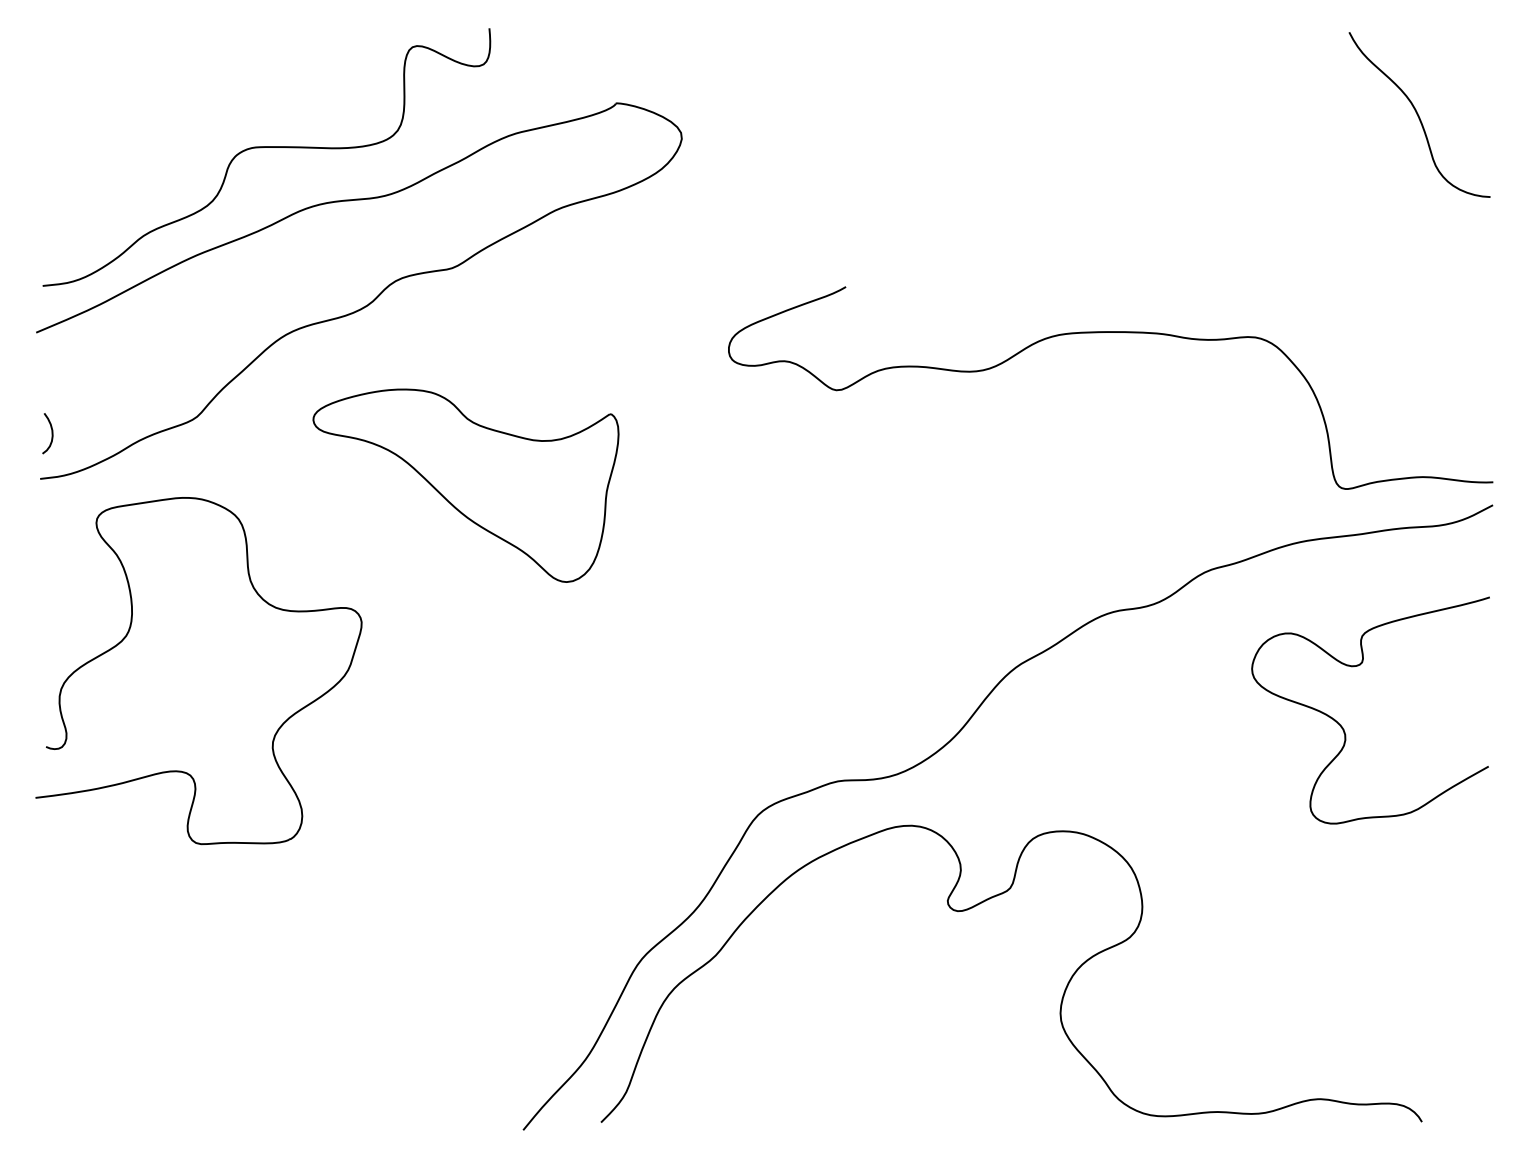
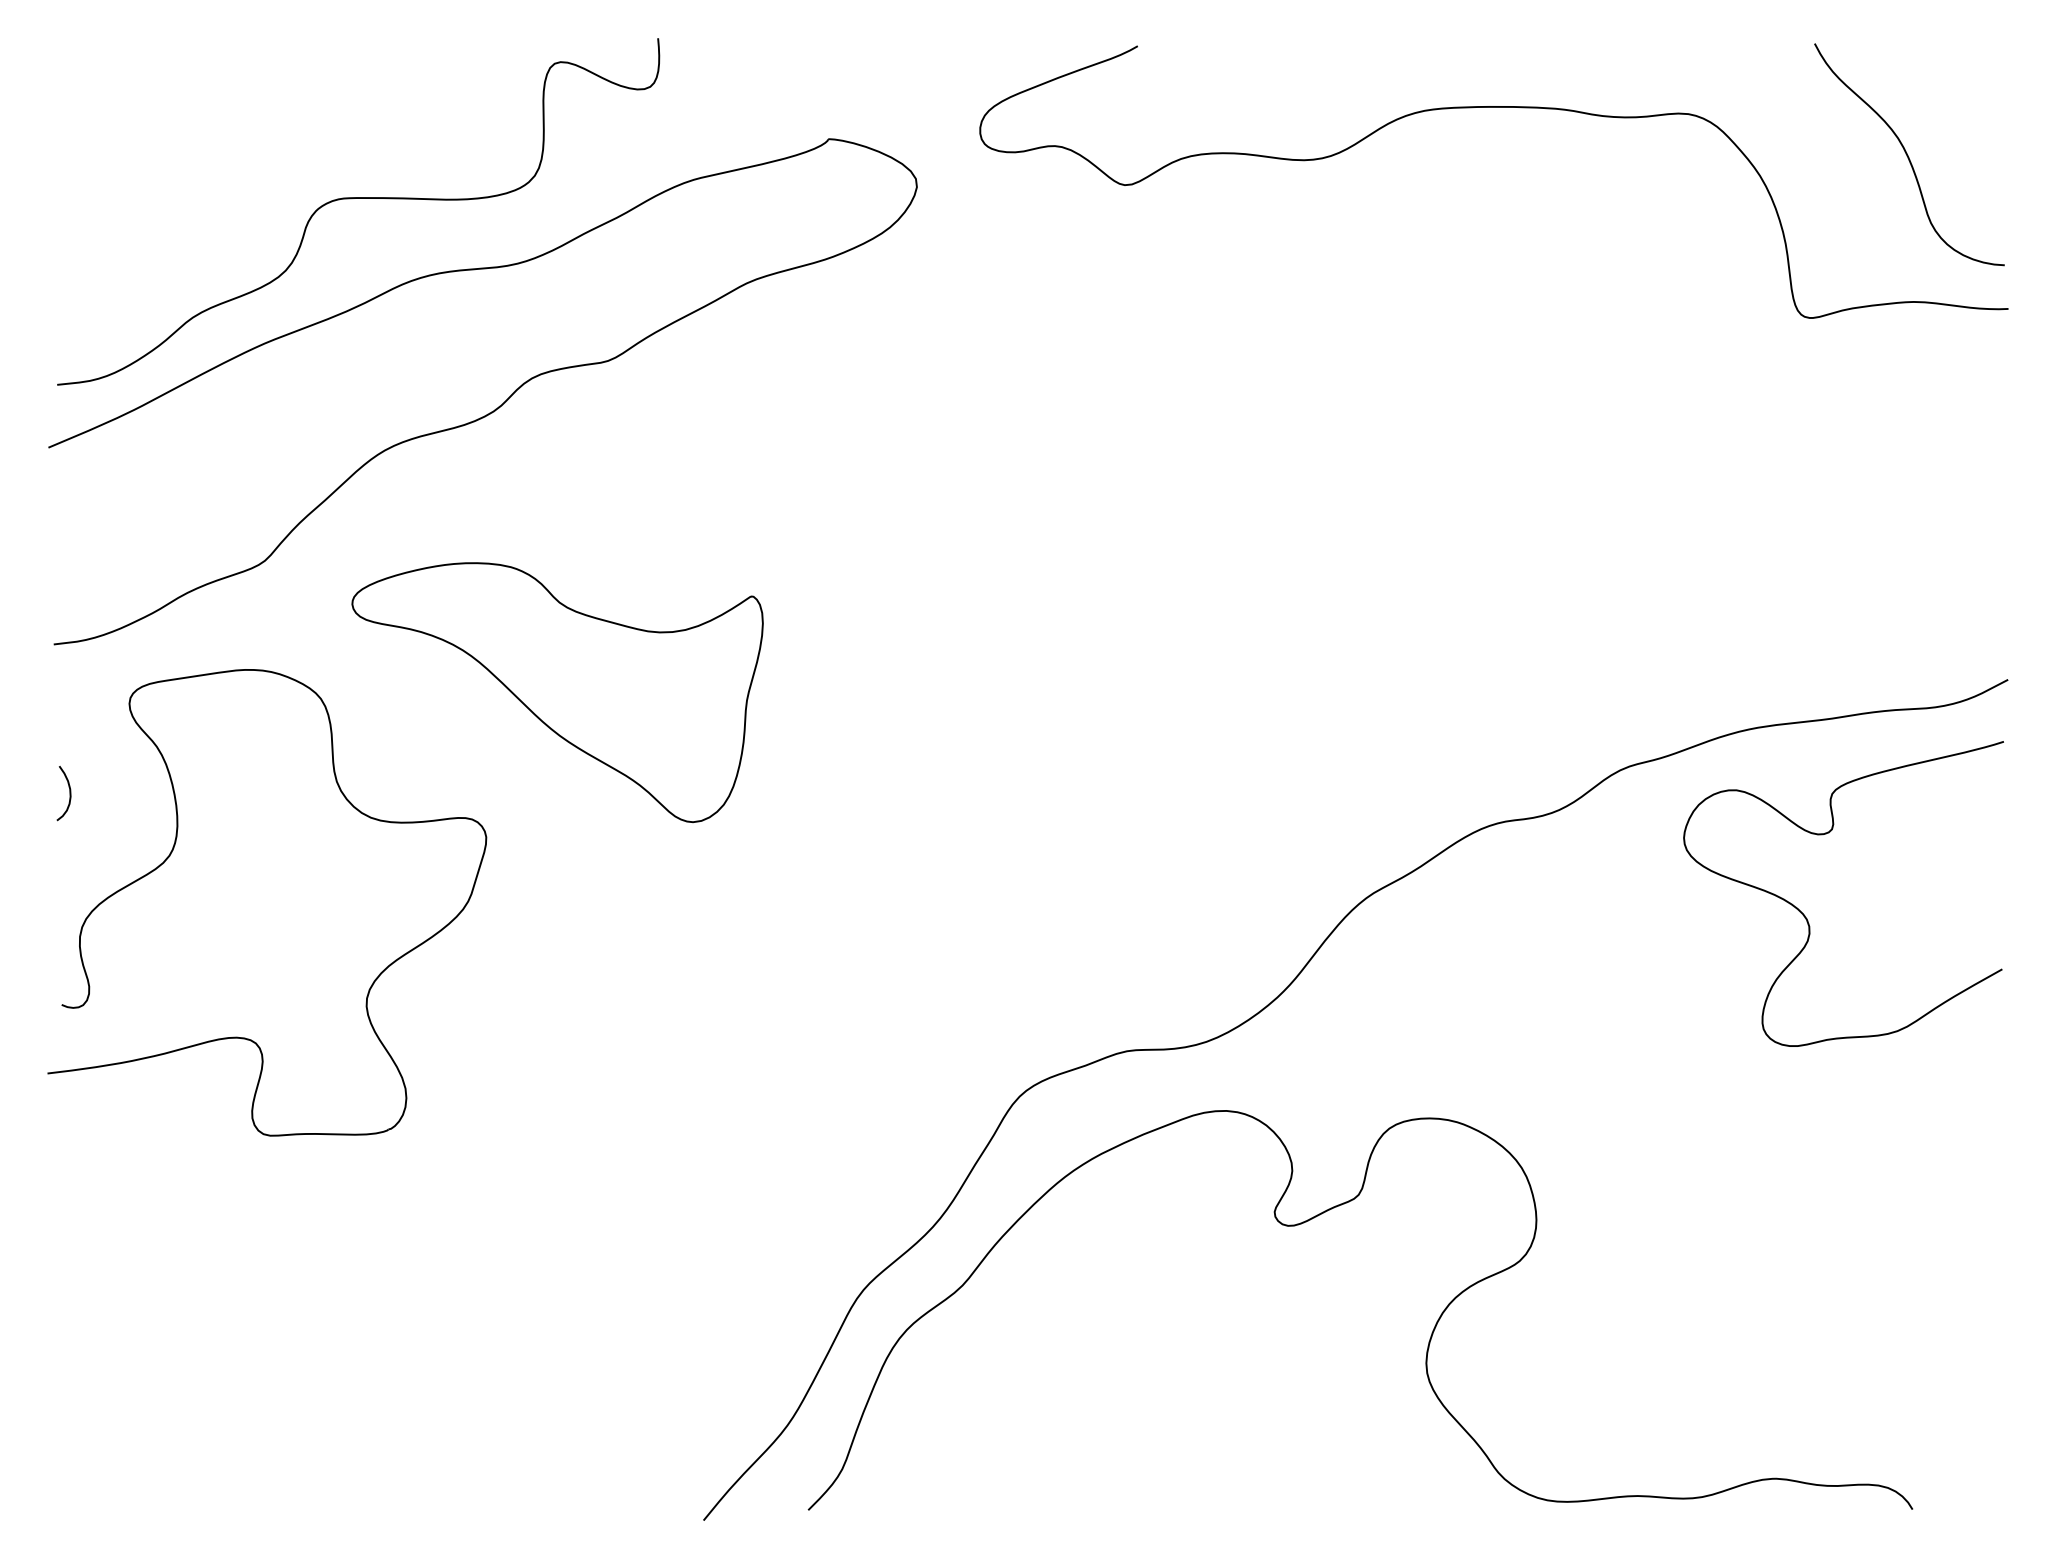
curve: (1110, 332) -> (1493, 107), moved
curve: (51, 433) -> (69, 793), moved
part: (465, 485) -> (557, 692), moved
curve: (1343, 728) -> (1807, 918), moved

